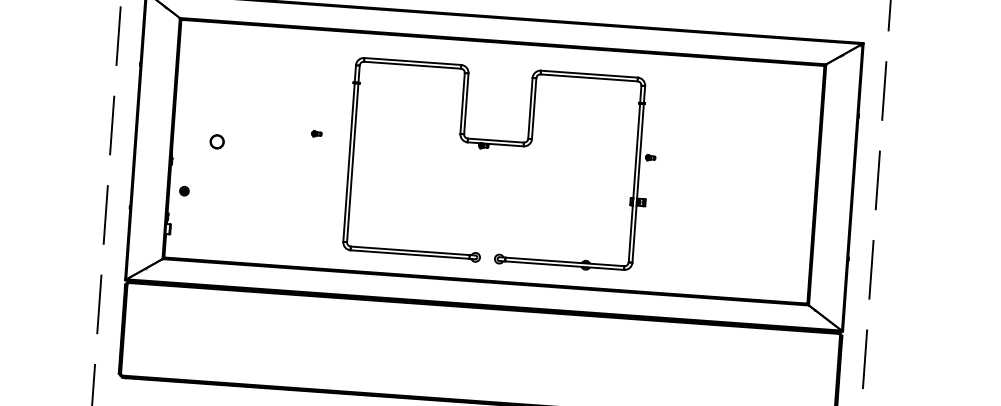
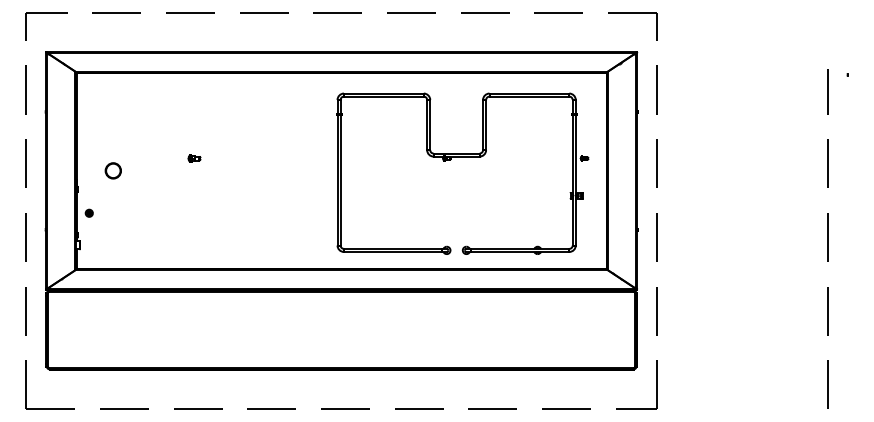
part: (316, 133) -> (194, 158), size x1.6
circle: (216, 141) -> (112, 170), size x1.4
part: (502, 145) -> (462, 157), moved

